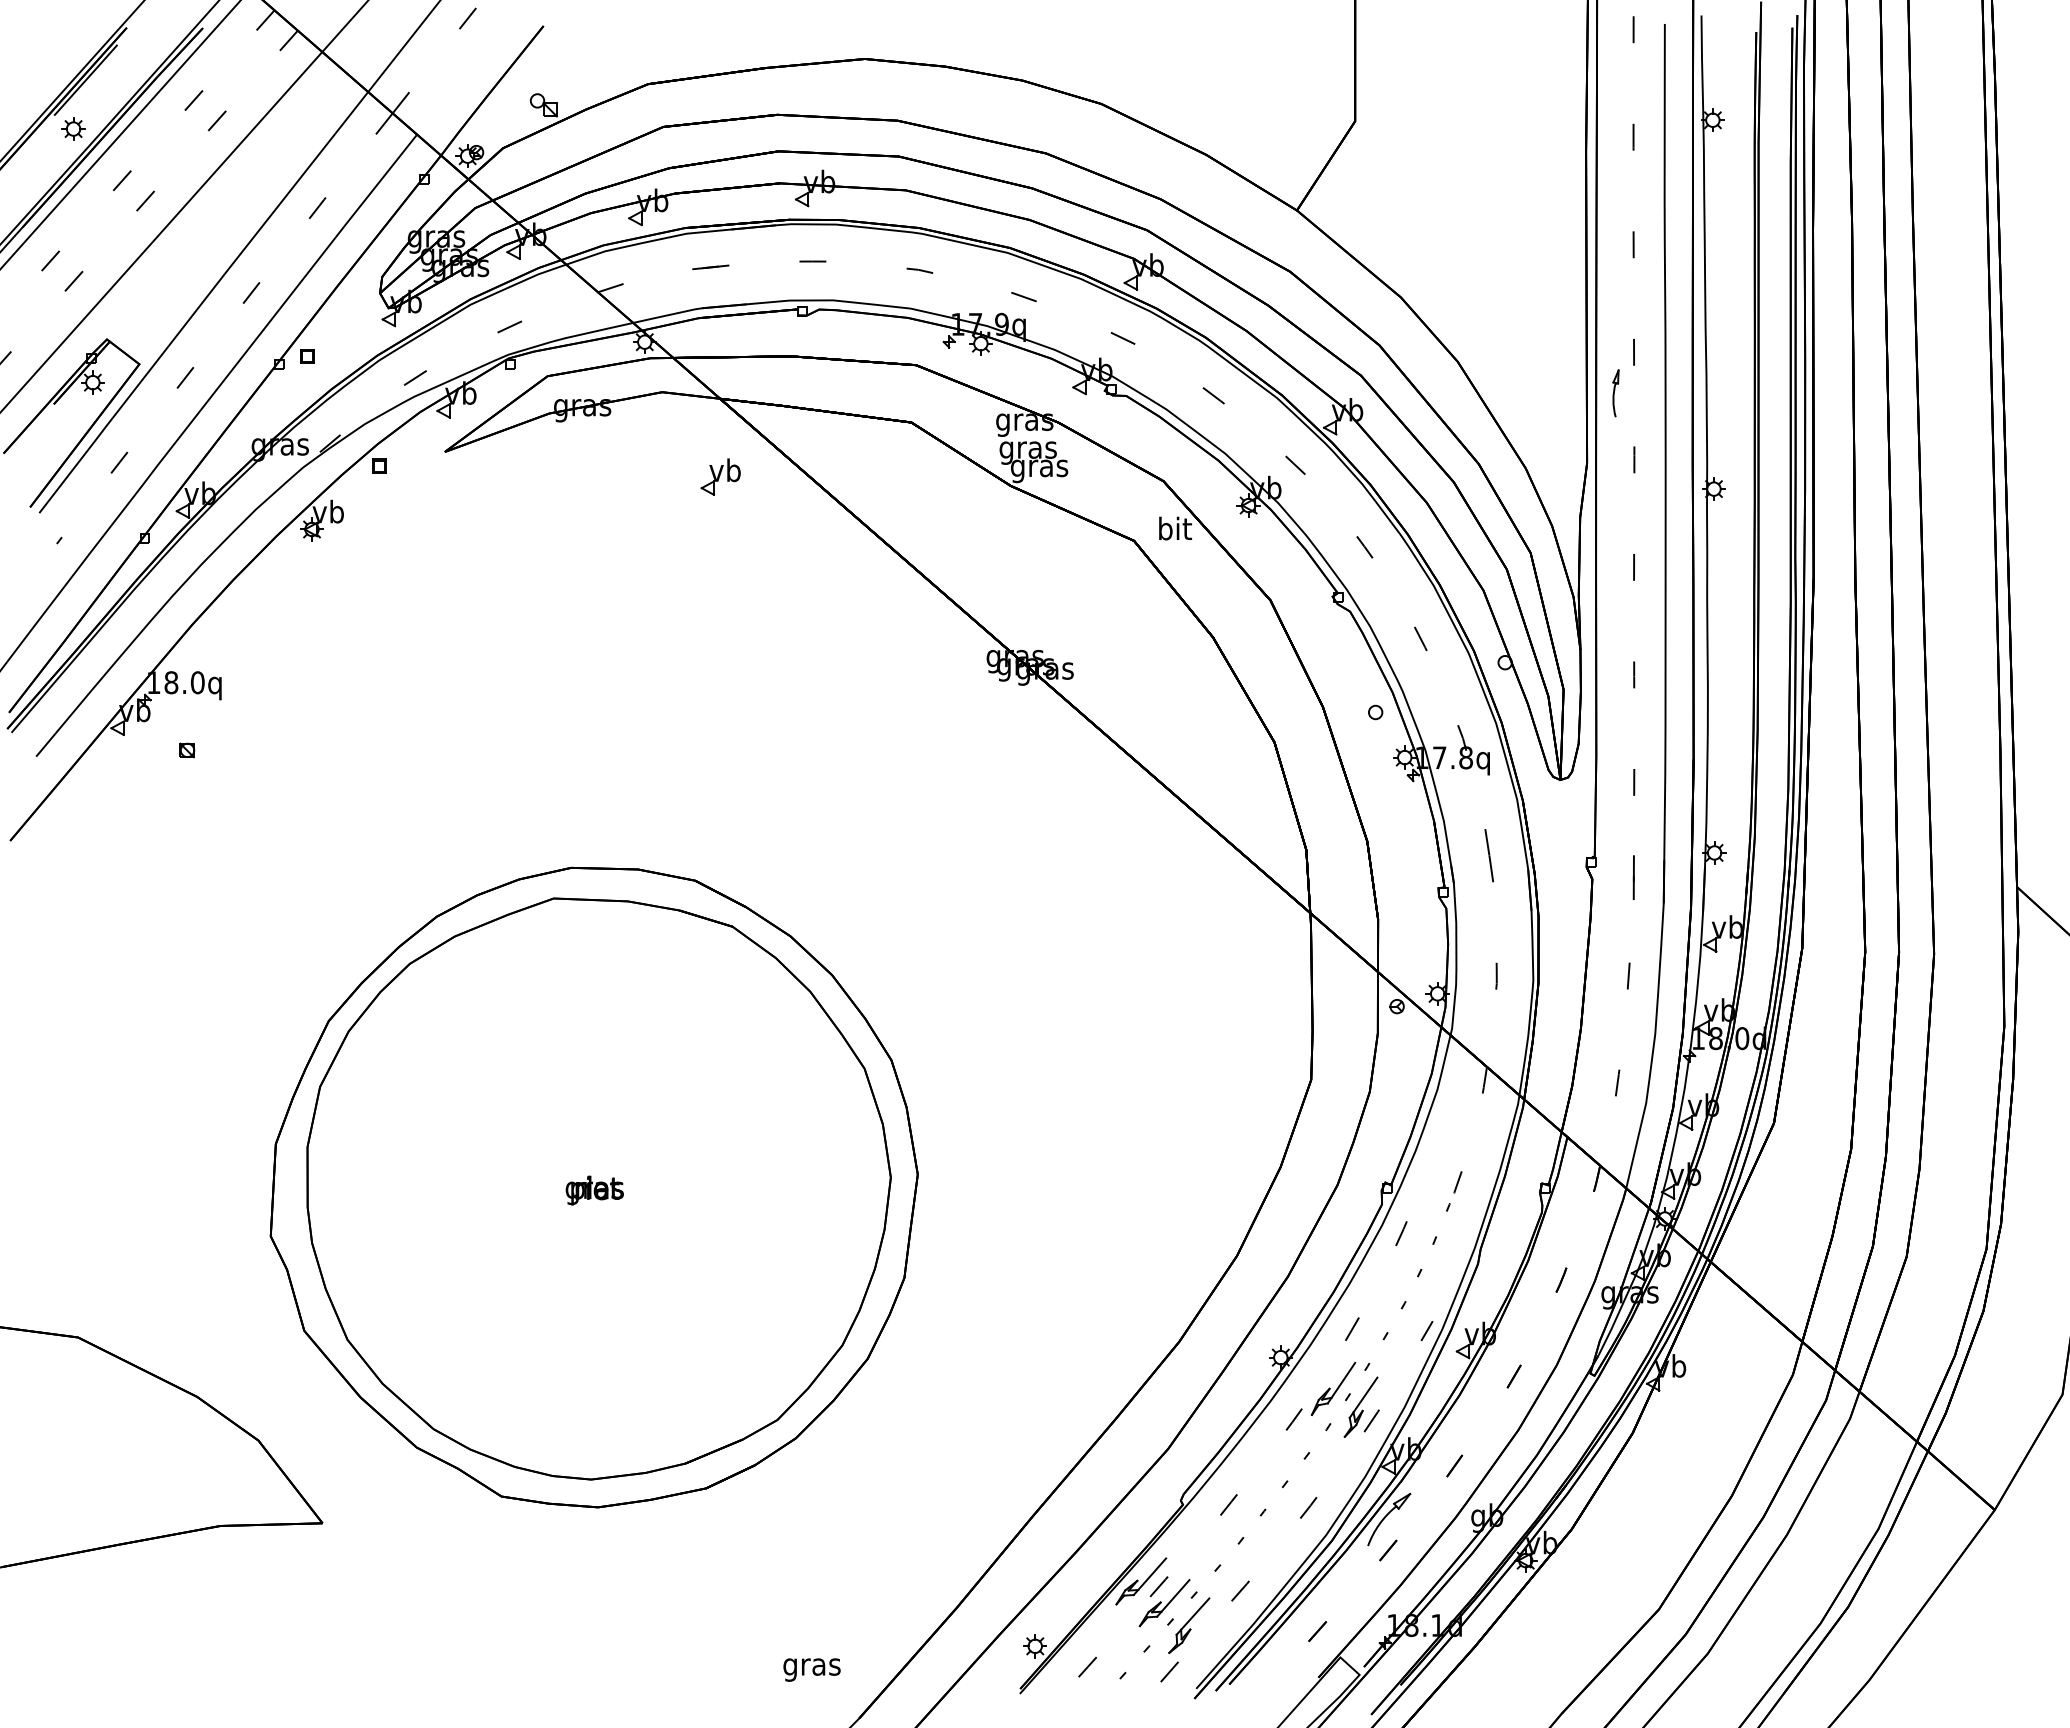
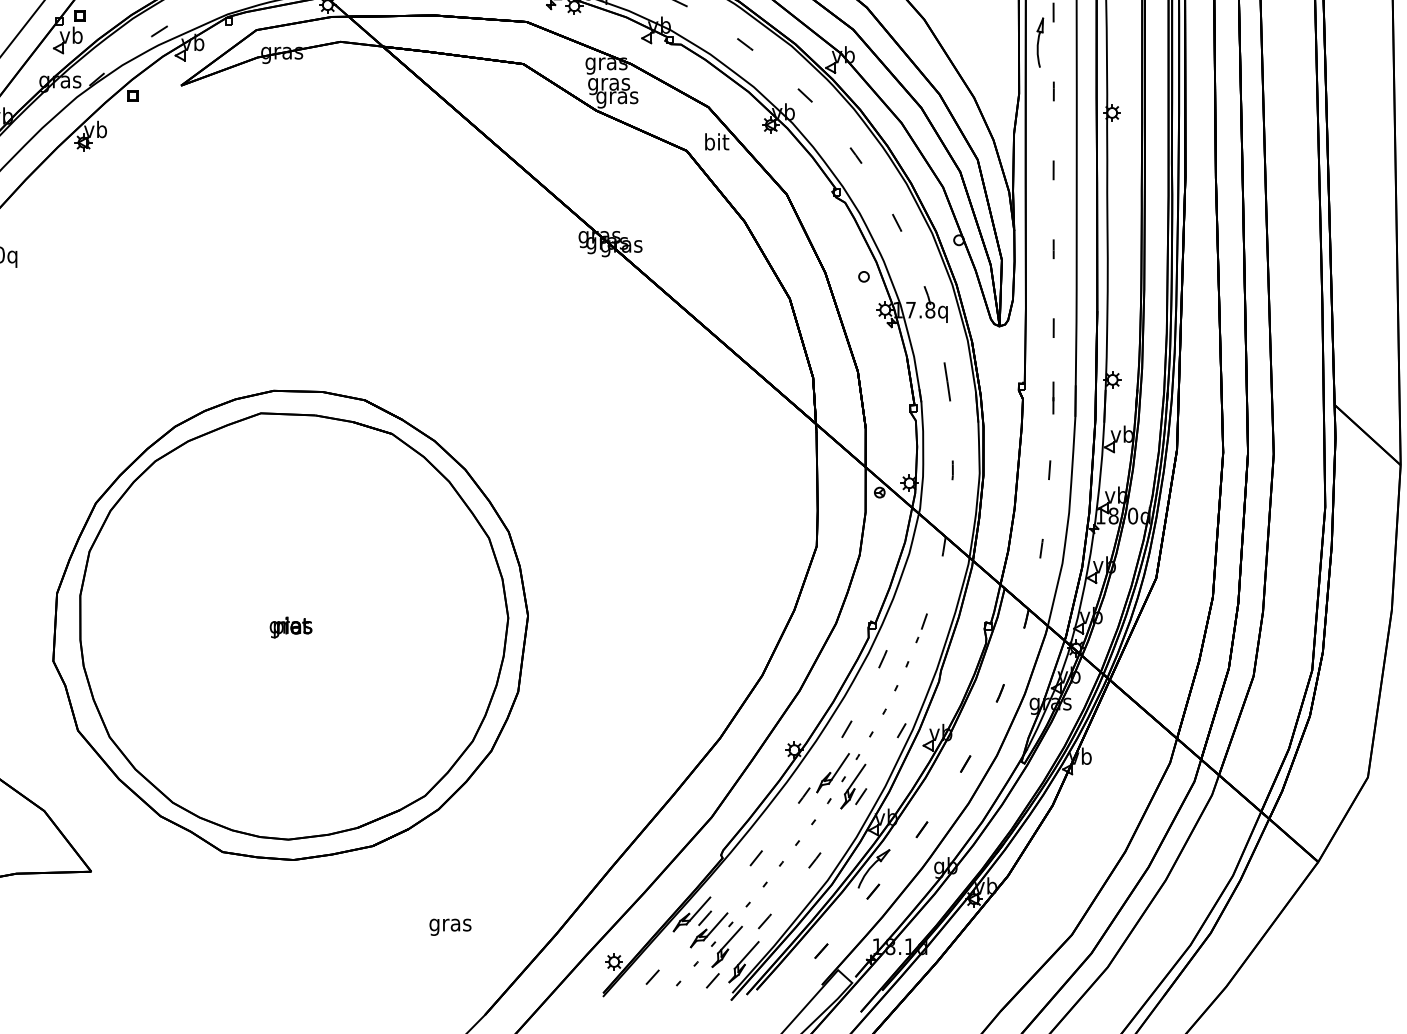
part: (1615, 393) -> (1039, 42), size x1.43
part: (720, 476) -> (67, 39), moved
part: (1211, 1646) -> (743, 962), added
text: (811, 1669) -> (450, 926), moved

